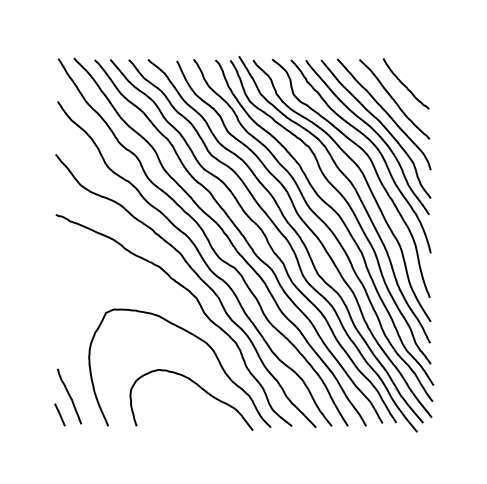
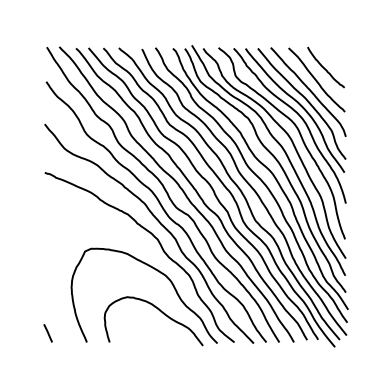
line: (69, 396) -> (55, 318), removed

